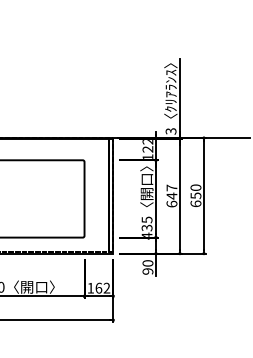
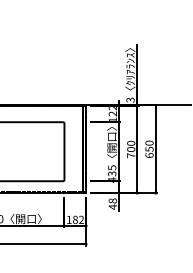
text: (171, 195) -> (130, 149), 647 -> 700
text: (147, 267) -> (112, 204), 90 -> 48
text: (98, 287) -> (75, 219), 162 -> 182

